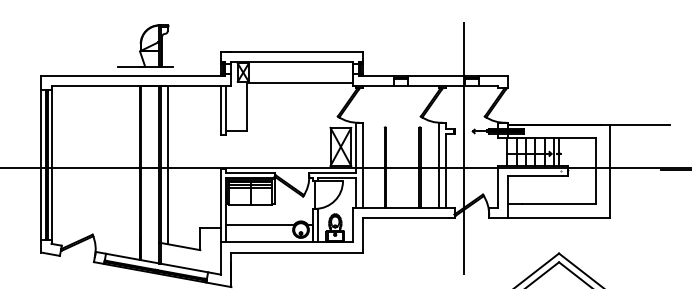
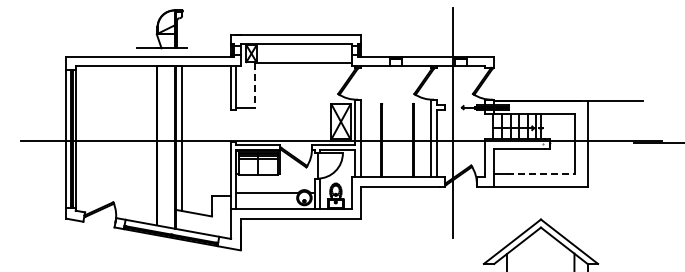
line: (246, 107) -> (254, 85), solid -> dashed
line: (558, 204) -> (540, 174), solid -> dashed

